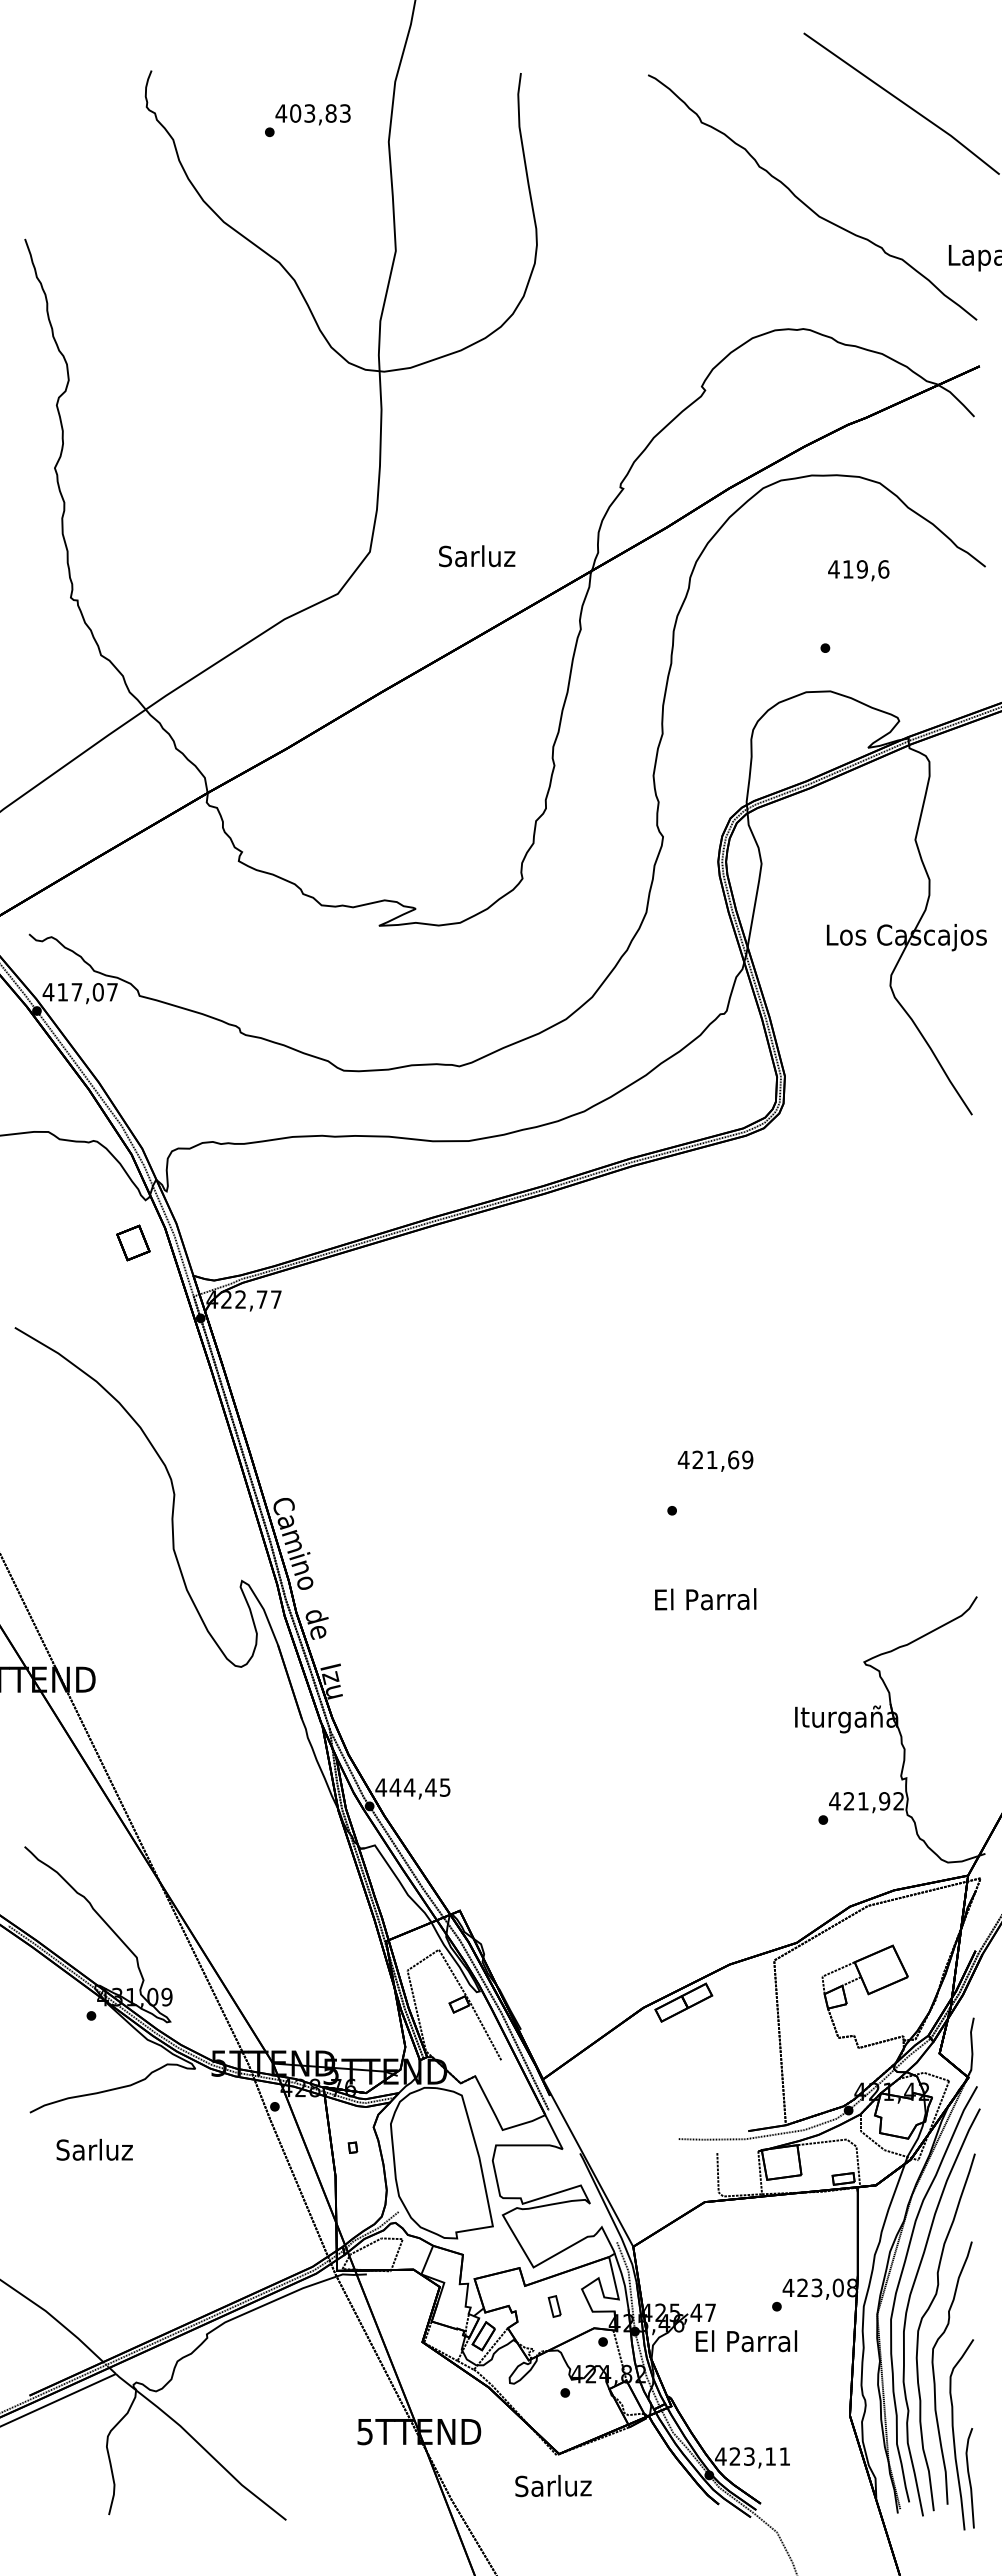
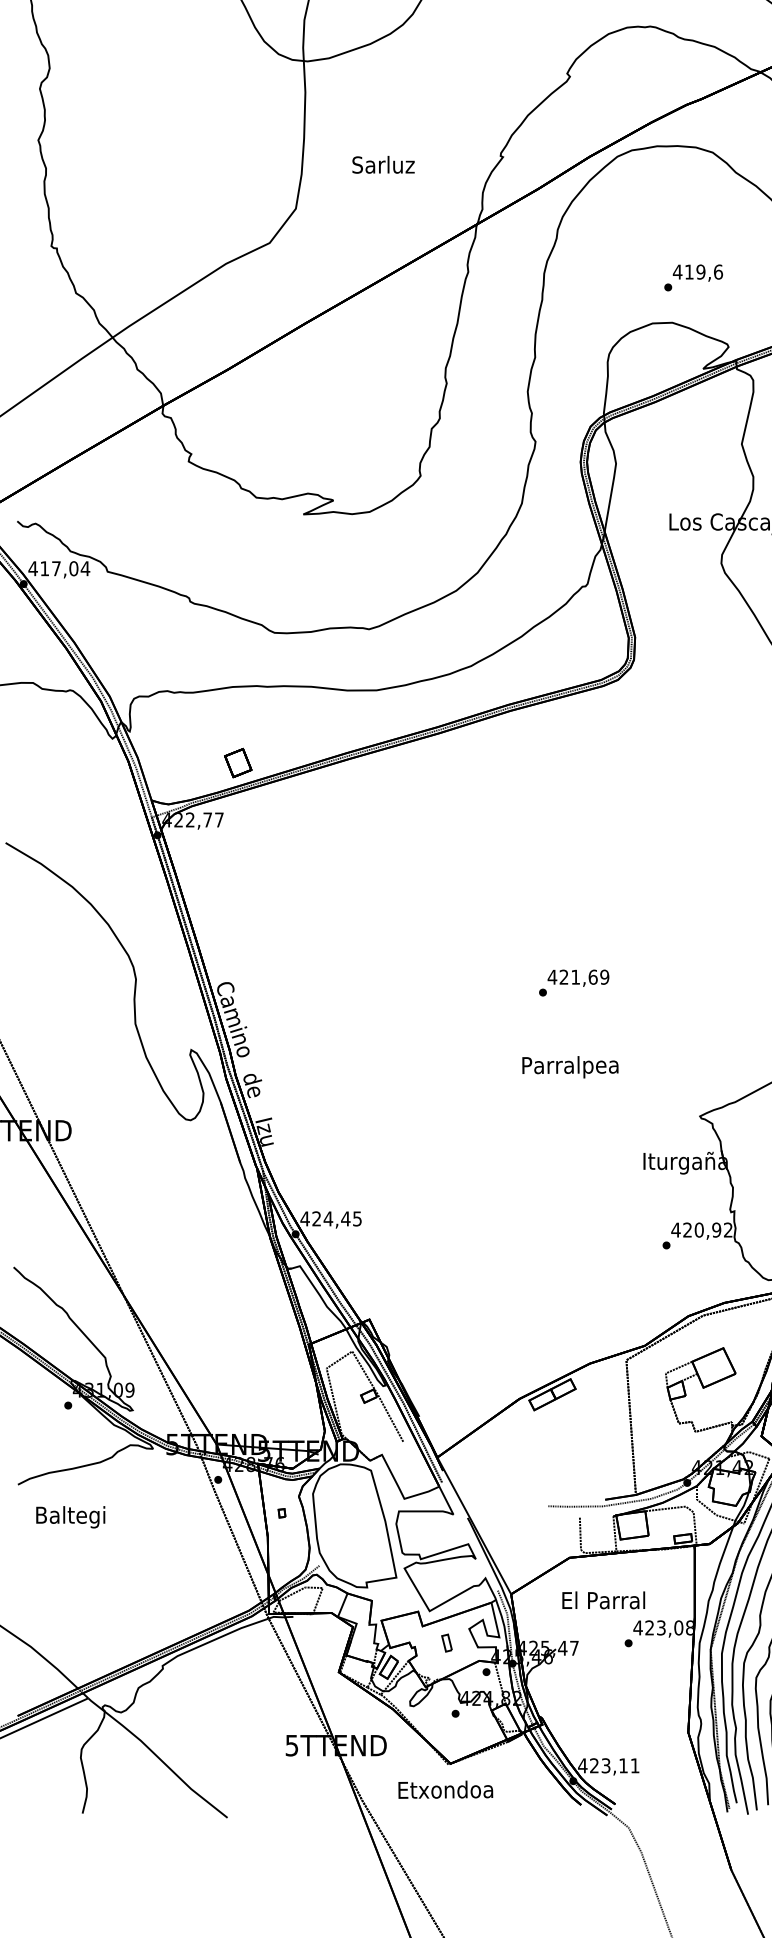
text: (477, 556) -> (383, 165), moved
text: (858, 570) -> (697, 272), moved
text: (112, 992) -> (85, 568), 417,07 -> 417,04
part: (133, 1242) -> (238, 762), moved
text: (715, 1460) -> (578, 977), moved
text: (705, 1601) -> (570, 1066), El Parral -> Parralpea
text: (395, 1787) -> (316, 1218), 444,45 -> 424,45
text: (862, 1801) -> (698, 1230), 421,92 -> 420,92
text: (94, 2152) -> (70, 1517), Sarluz -> Baltegi
text: (746, 2341) -> (603, 1600), moved
text: (553, 2485) -> (445, 1789), Sarluz -> Etxondoa

